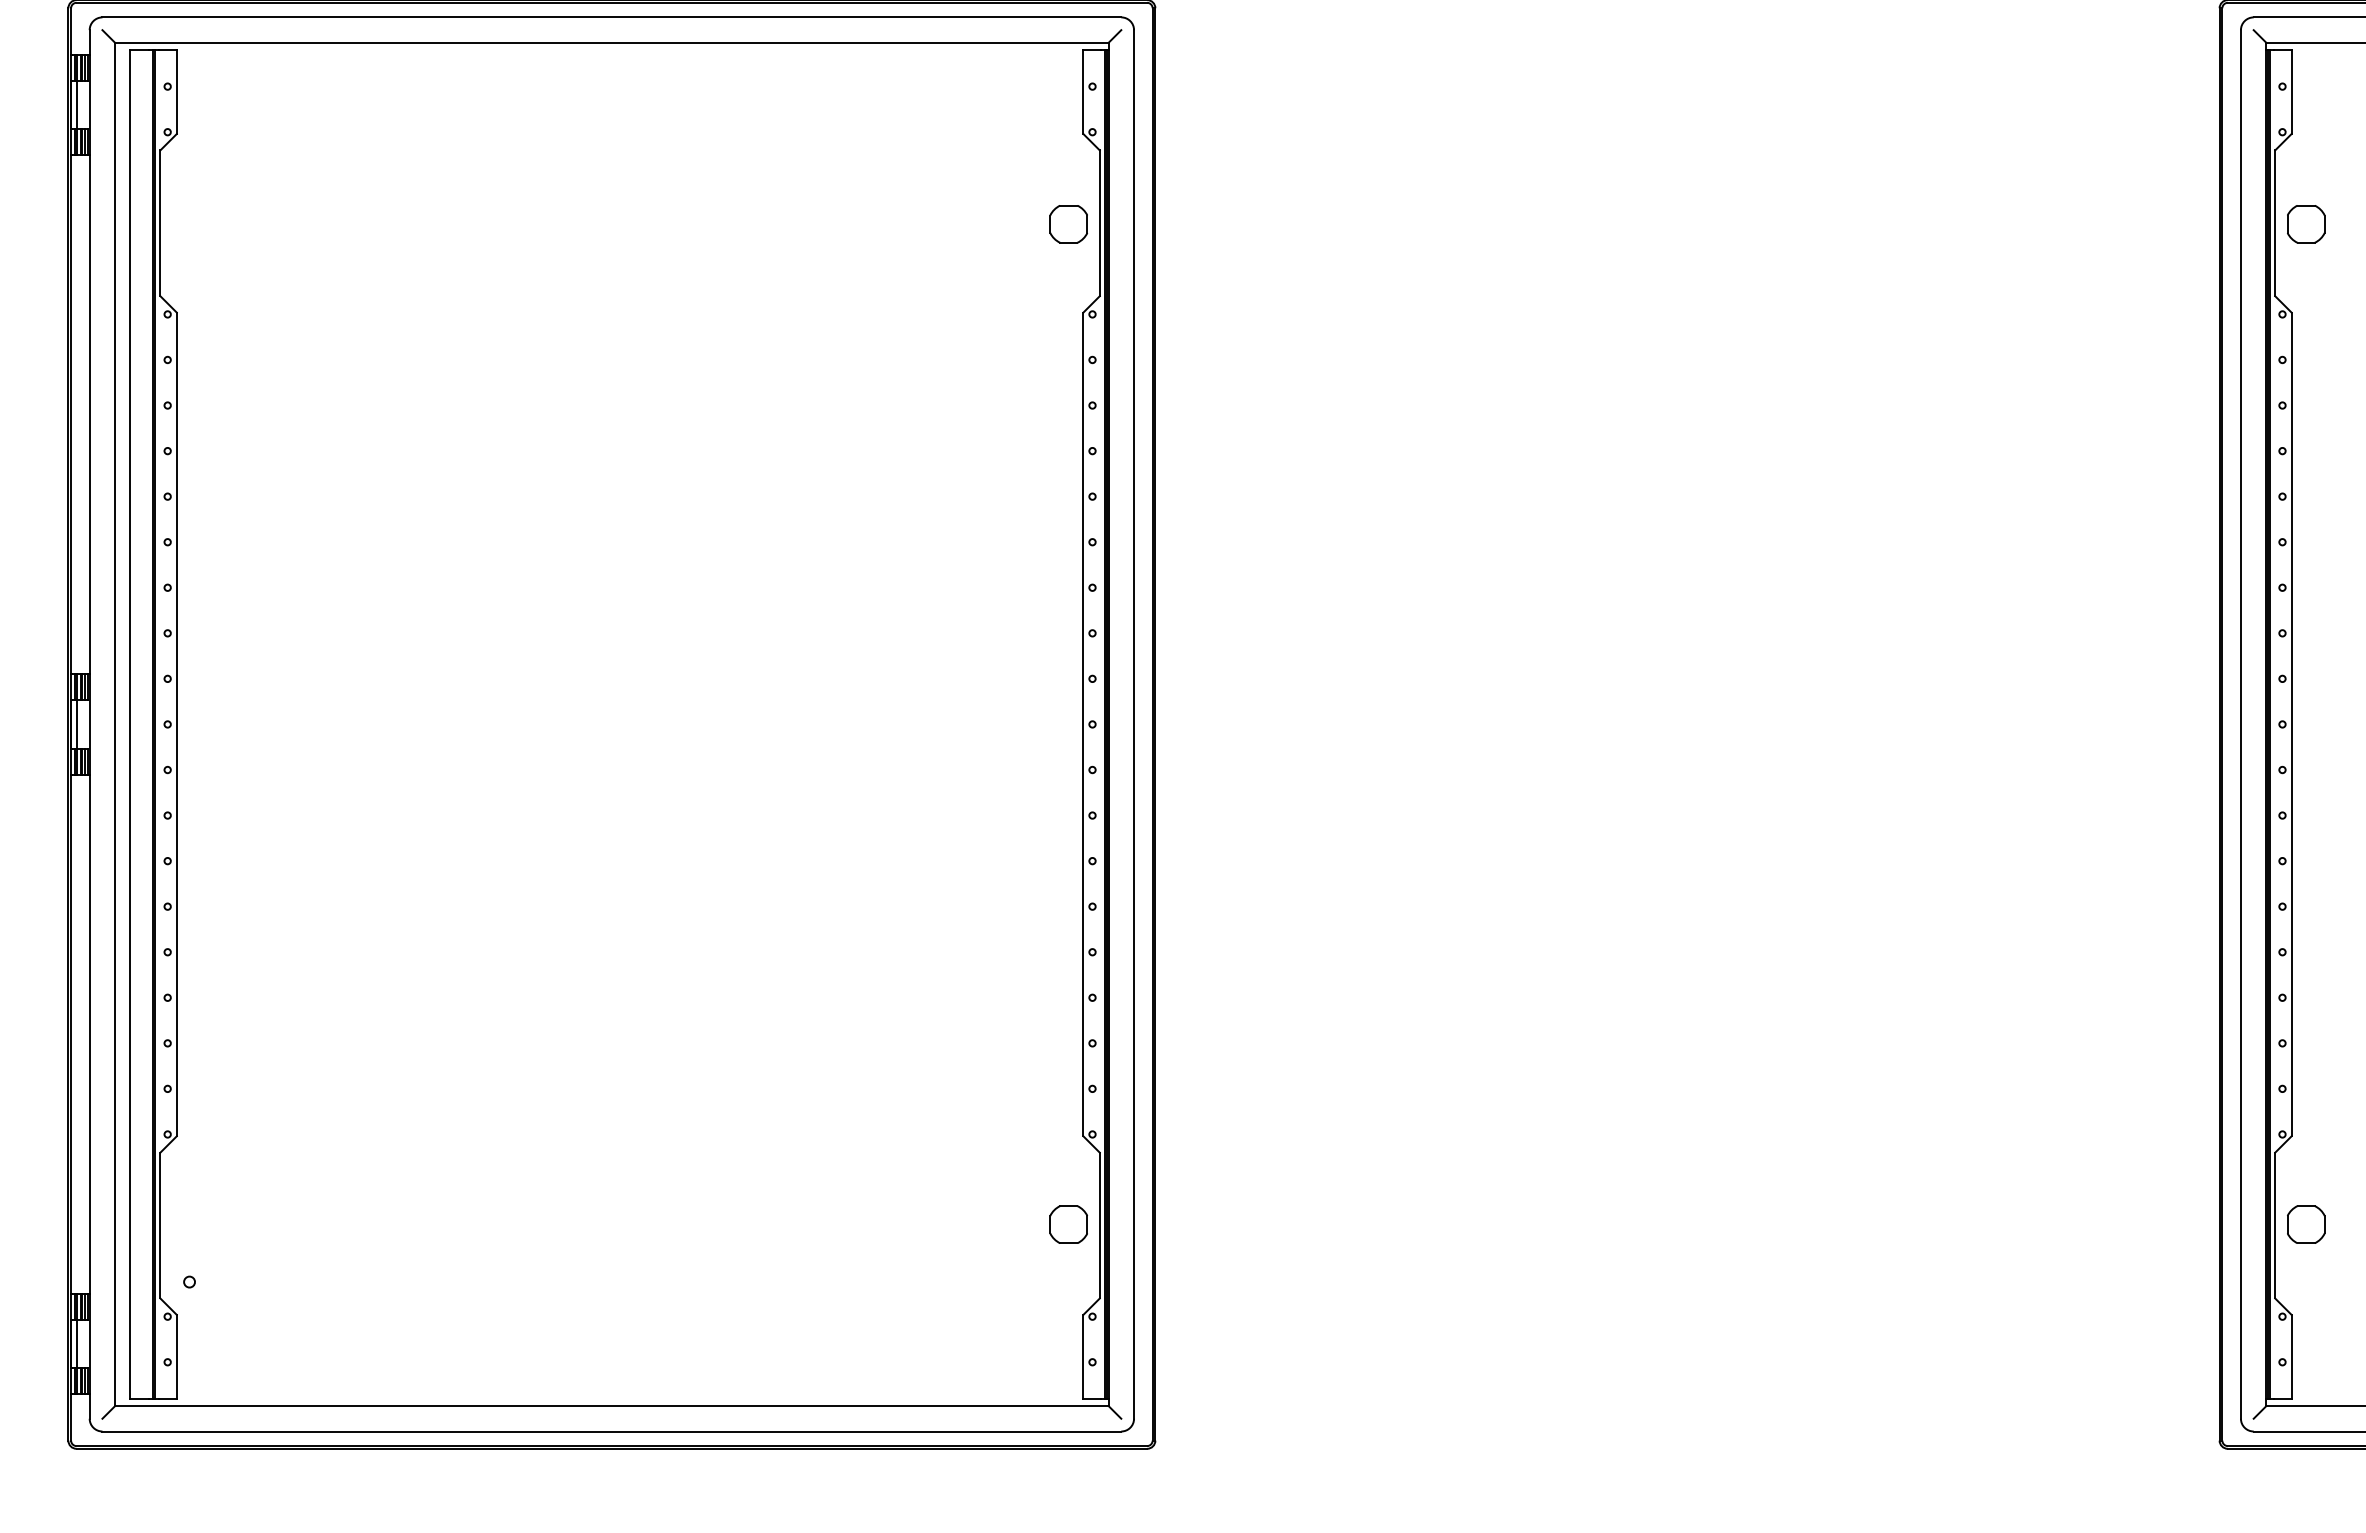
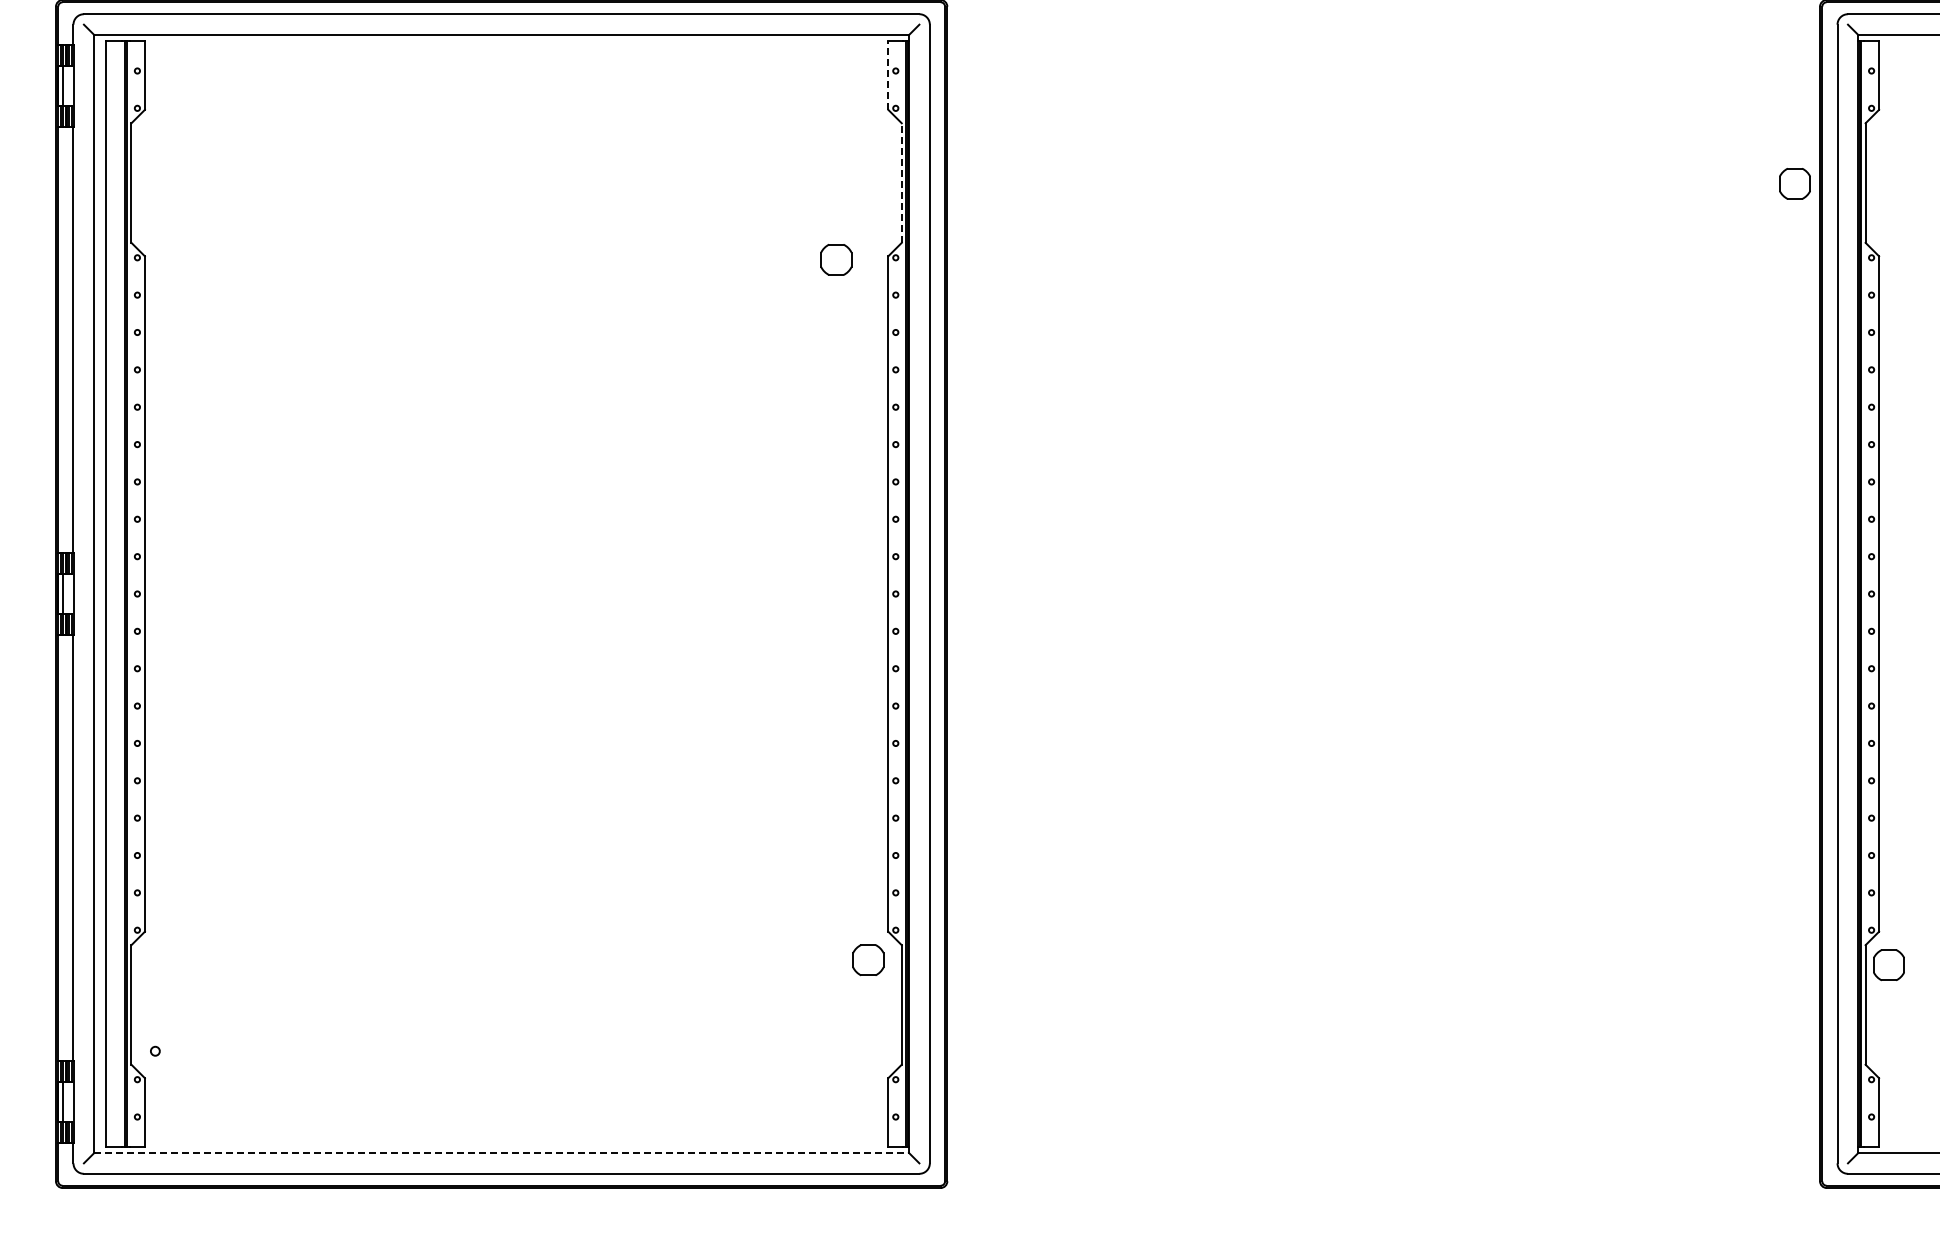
line: (1083, 92) -> (888, 75), solid -> dashed
part: (1068, 223) -> (836, 259), moved
line: (1099, 223) -> (901, 183), solid -> dashed
part: (2305, 223) -> (1794, 183), moved
part: (1068, 1225) -> (868, 960), moved
part: (2305, 1225) -> (1888, 965), moved
line: (612, 1405) -> (502, 1152), solid -> dashed

